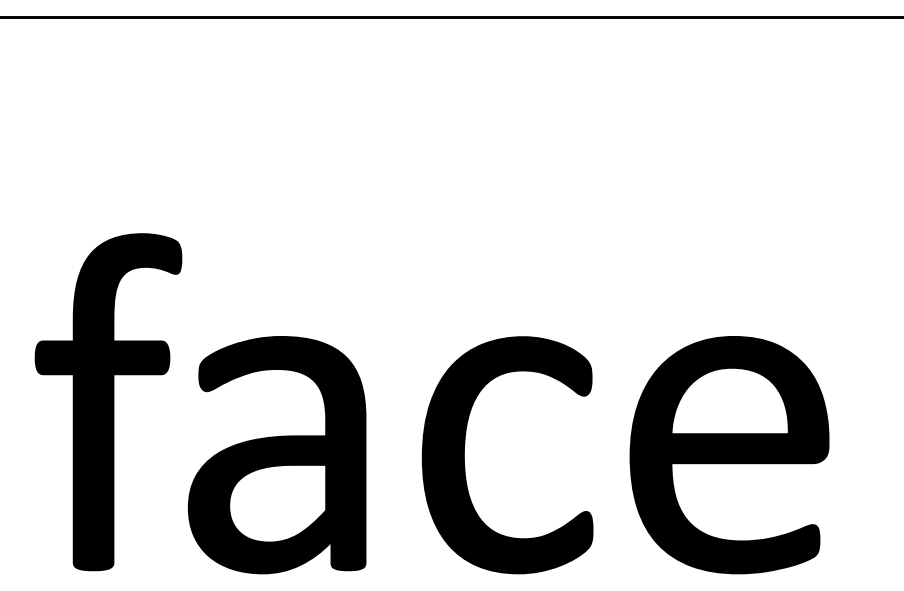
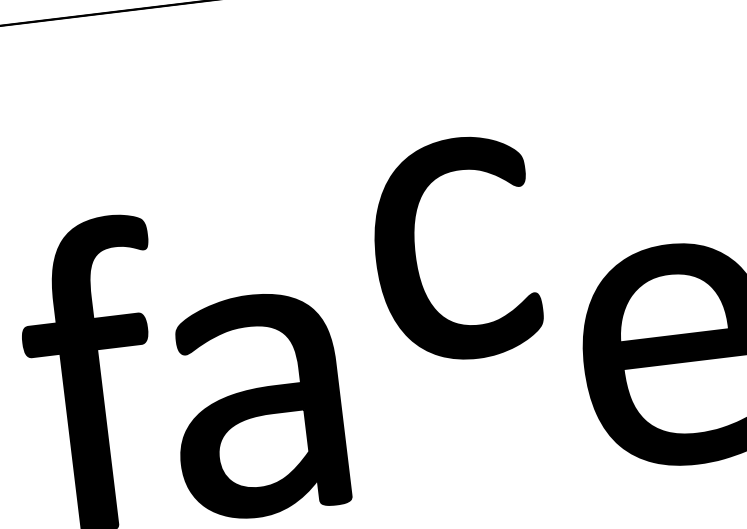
part: (464, 455) -> (415, 254), moved

